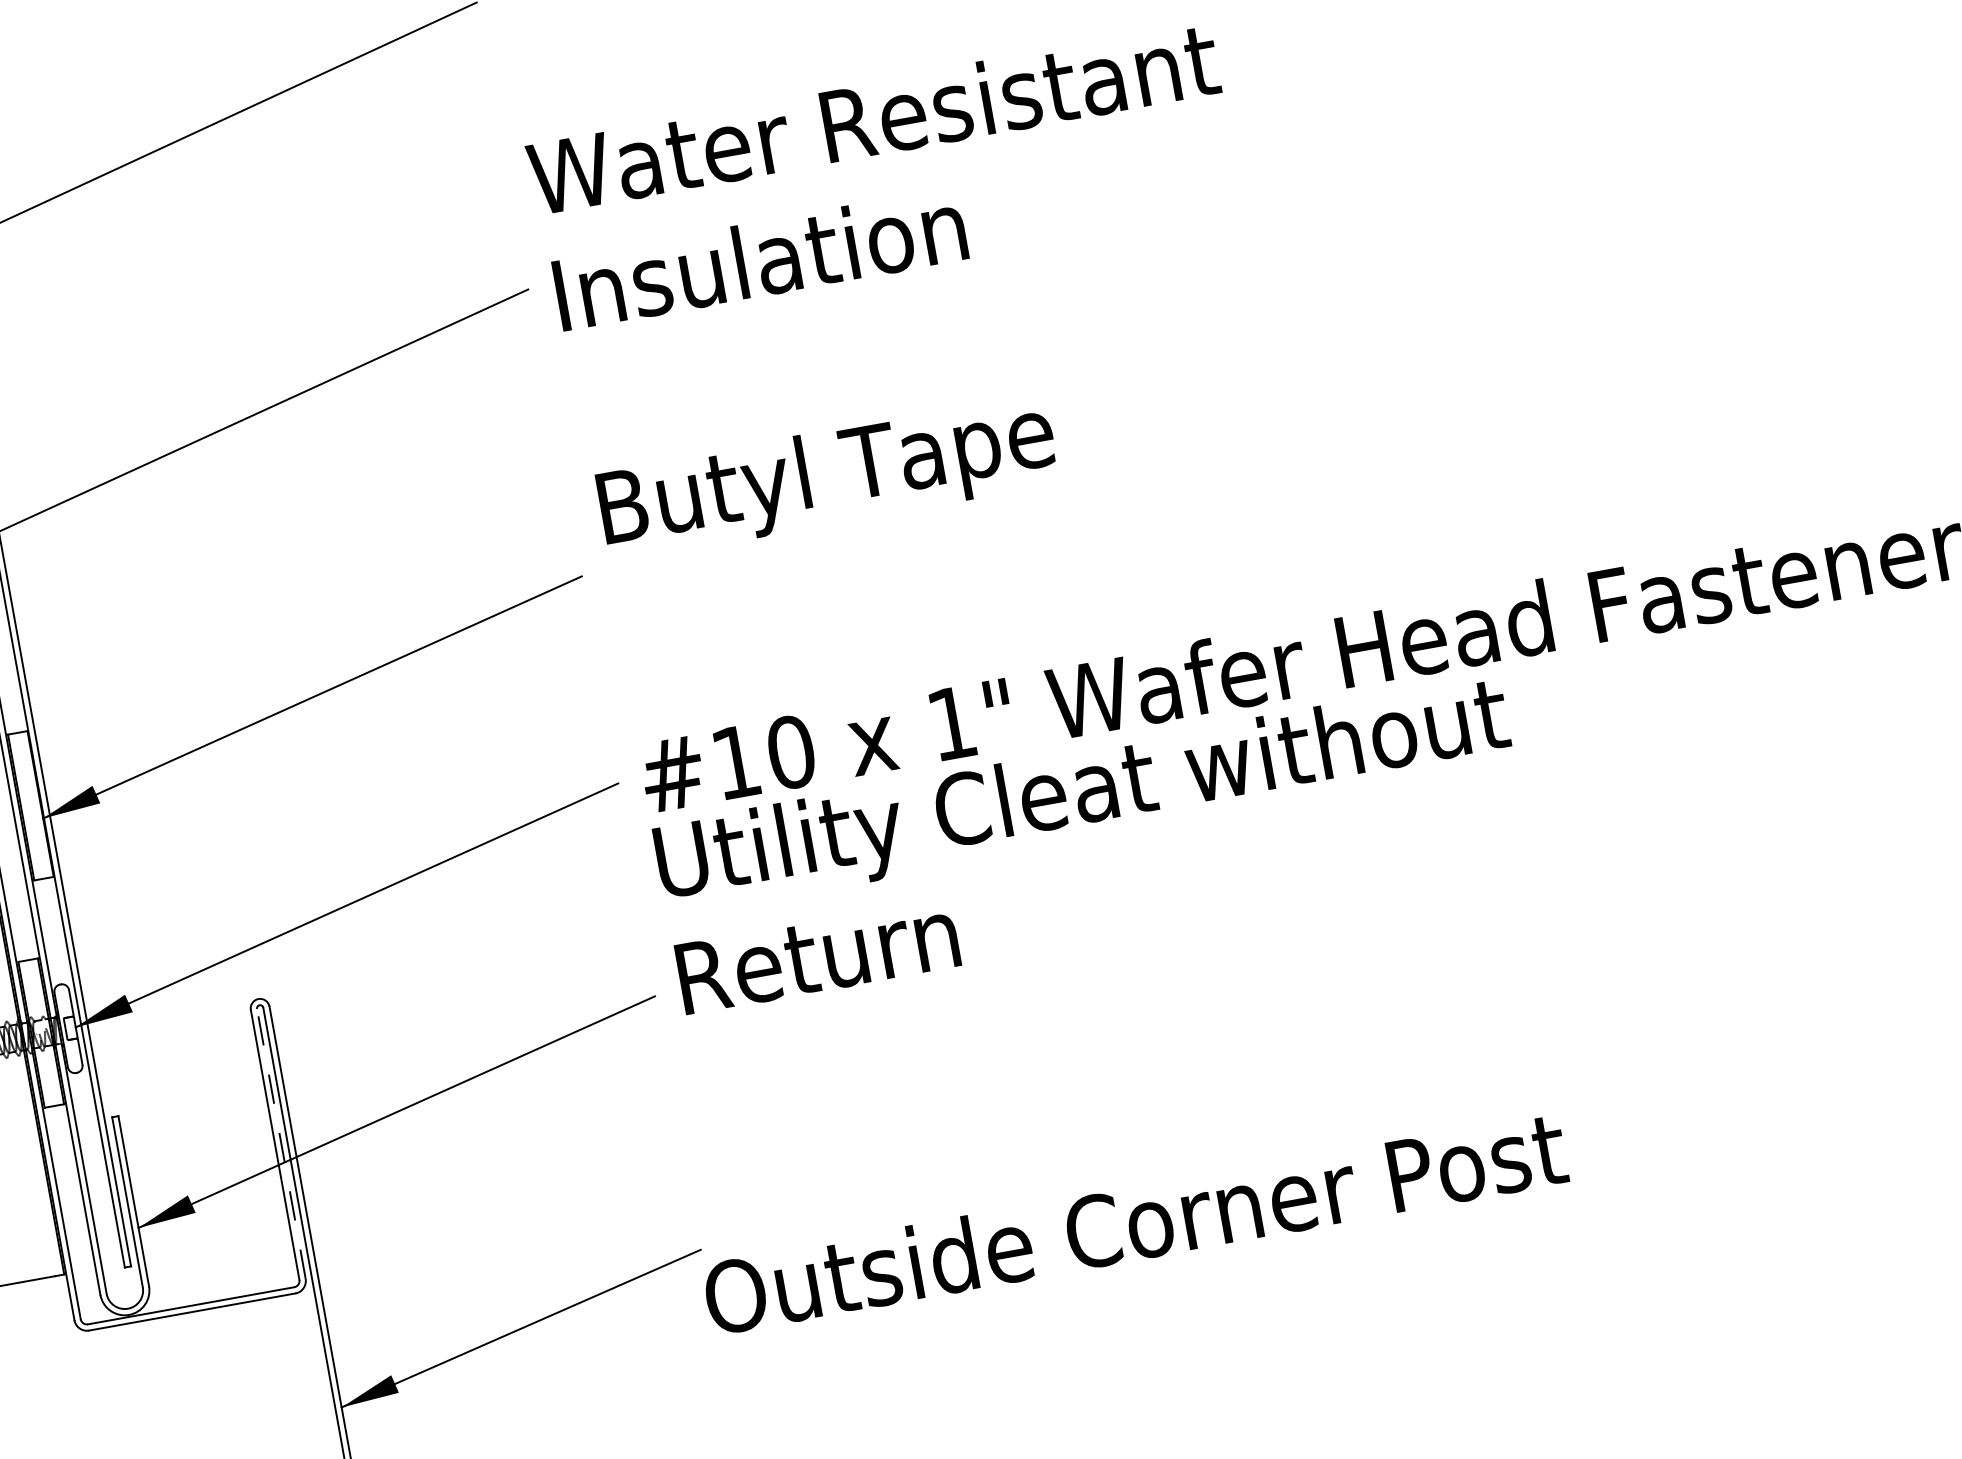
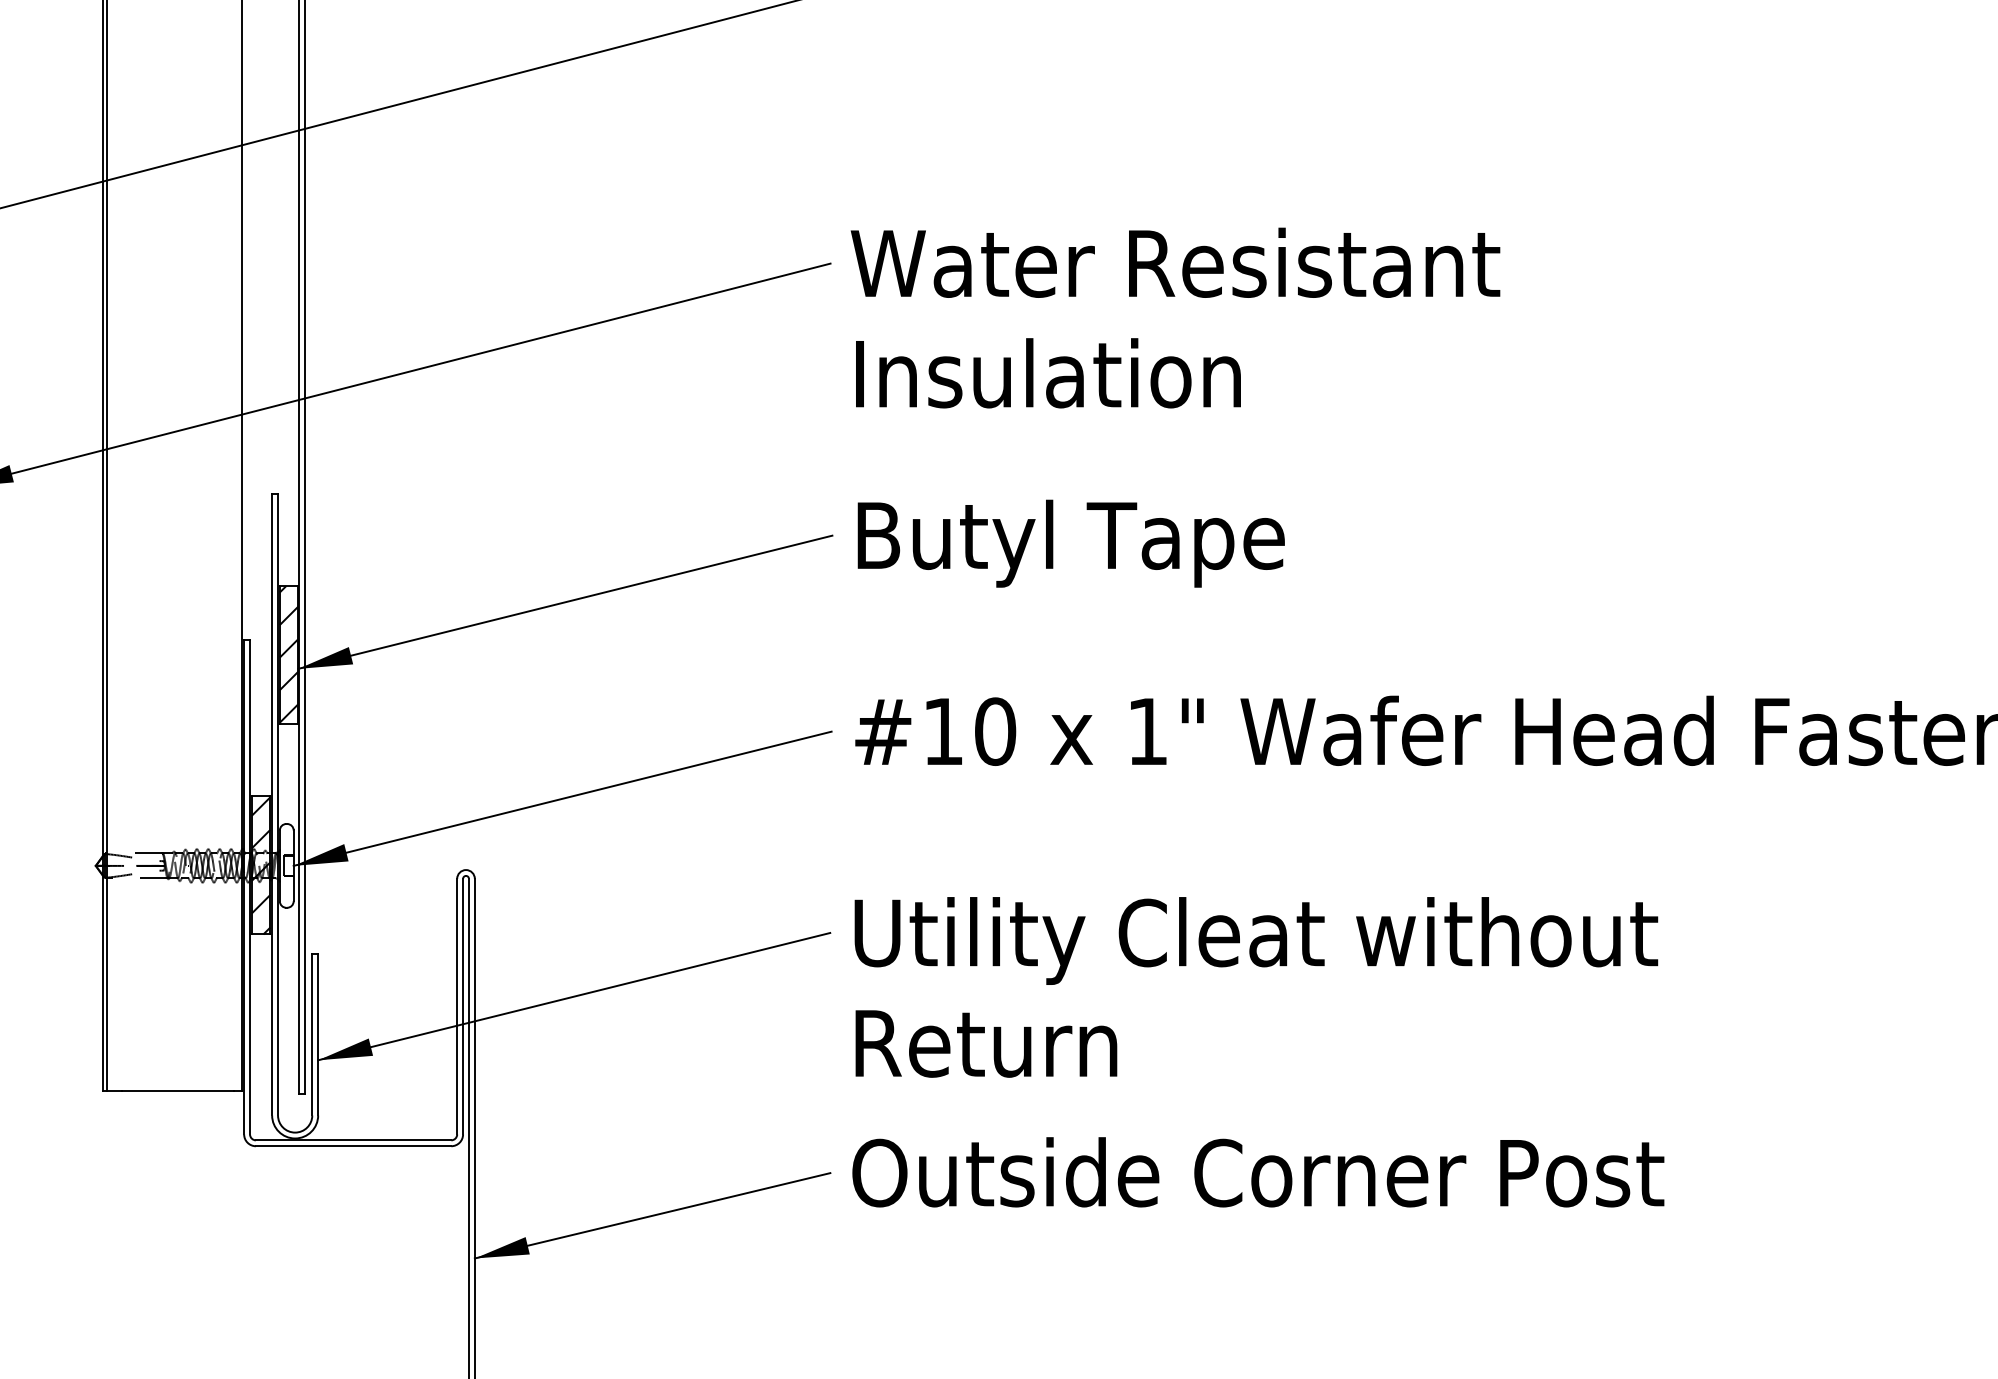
text: (883, 176) -> (1175, 317), moved
text: (826, 477) -> (1070, 543), moved
hatch: (30, 805) -> (288, 654), added
text: (1092, 845) -> (1256, 987), moved
hatch: (40, 1033) -> (260, 865), added
line: (281, 1143) -> (463, 1006), dashed -> solid
text: (1135, 1223) -> (1258, 1172), moved

